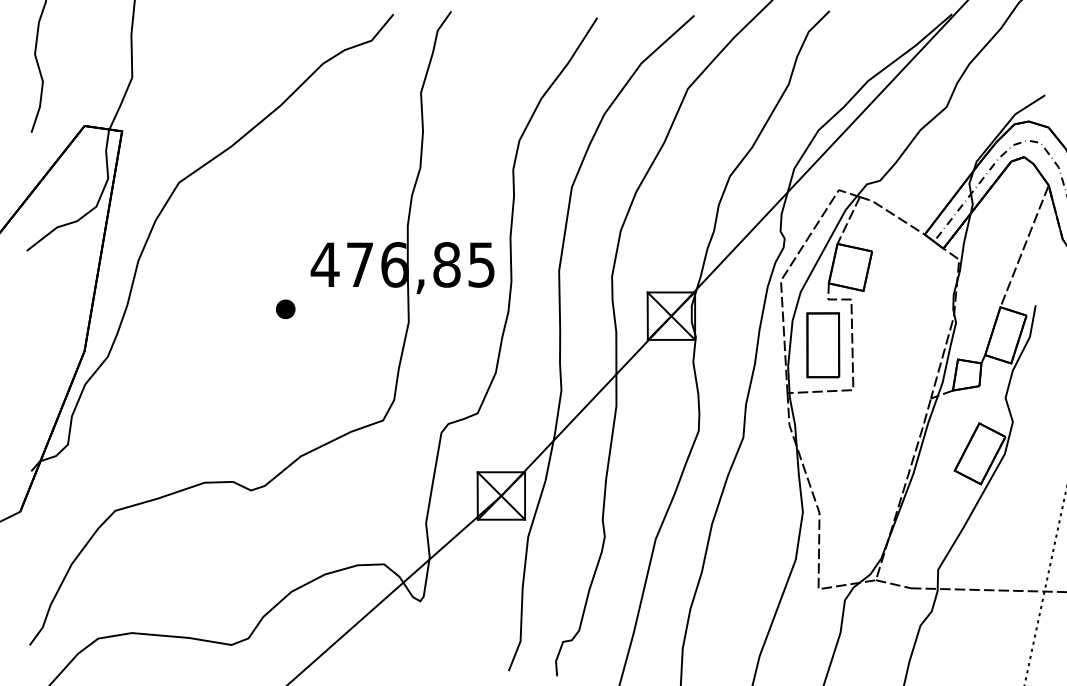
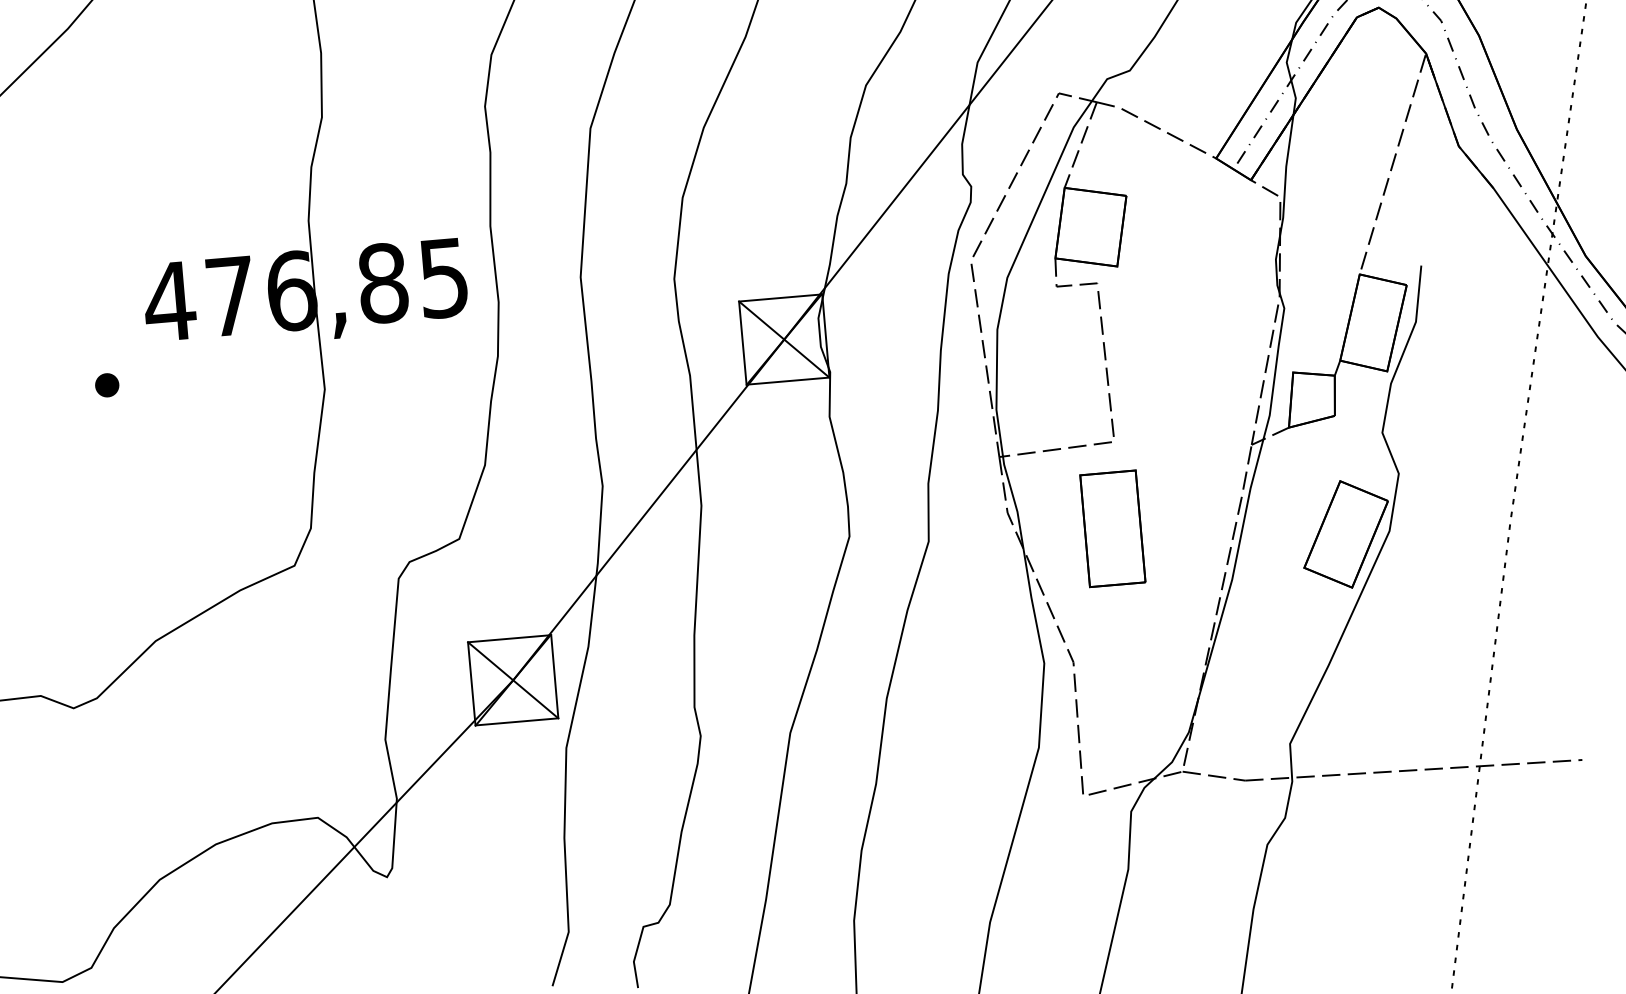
part: (285, 308) -> (106, 384), size x0.7
part: (823, 345) -> (1113, 529), moved

